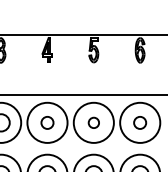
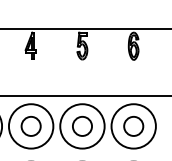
circle: (47, 122) -> (31, 125), size x1.43
circle: (93, 122) -> (82, 125), size x1.67
circle: (139, 122) -> (132, 125), size x1.43

